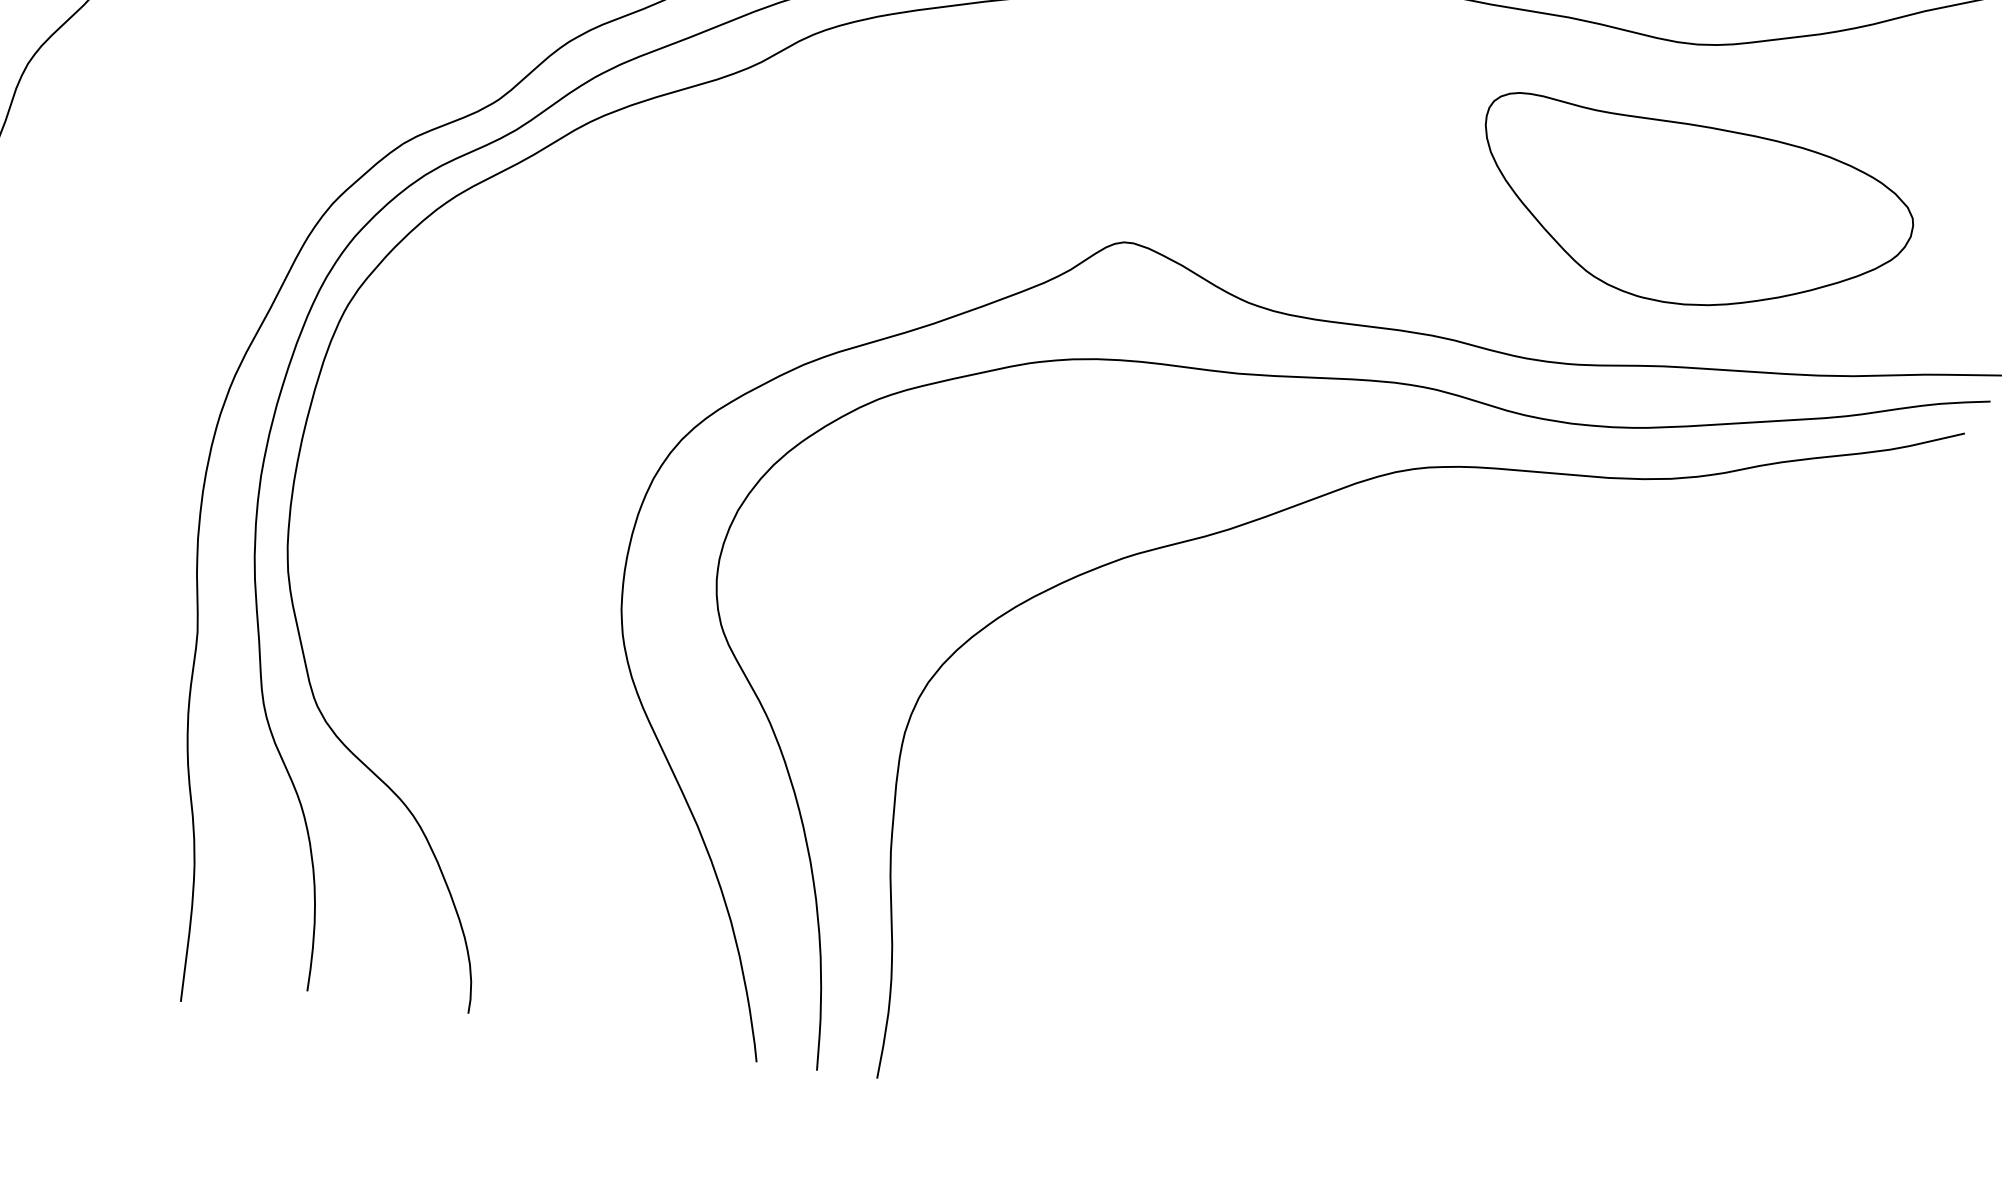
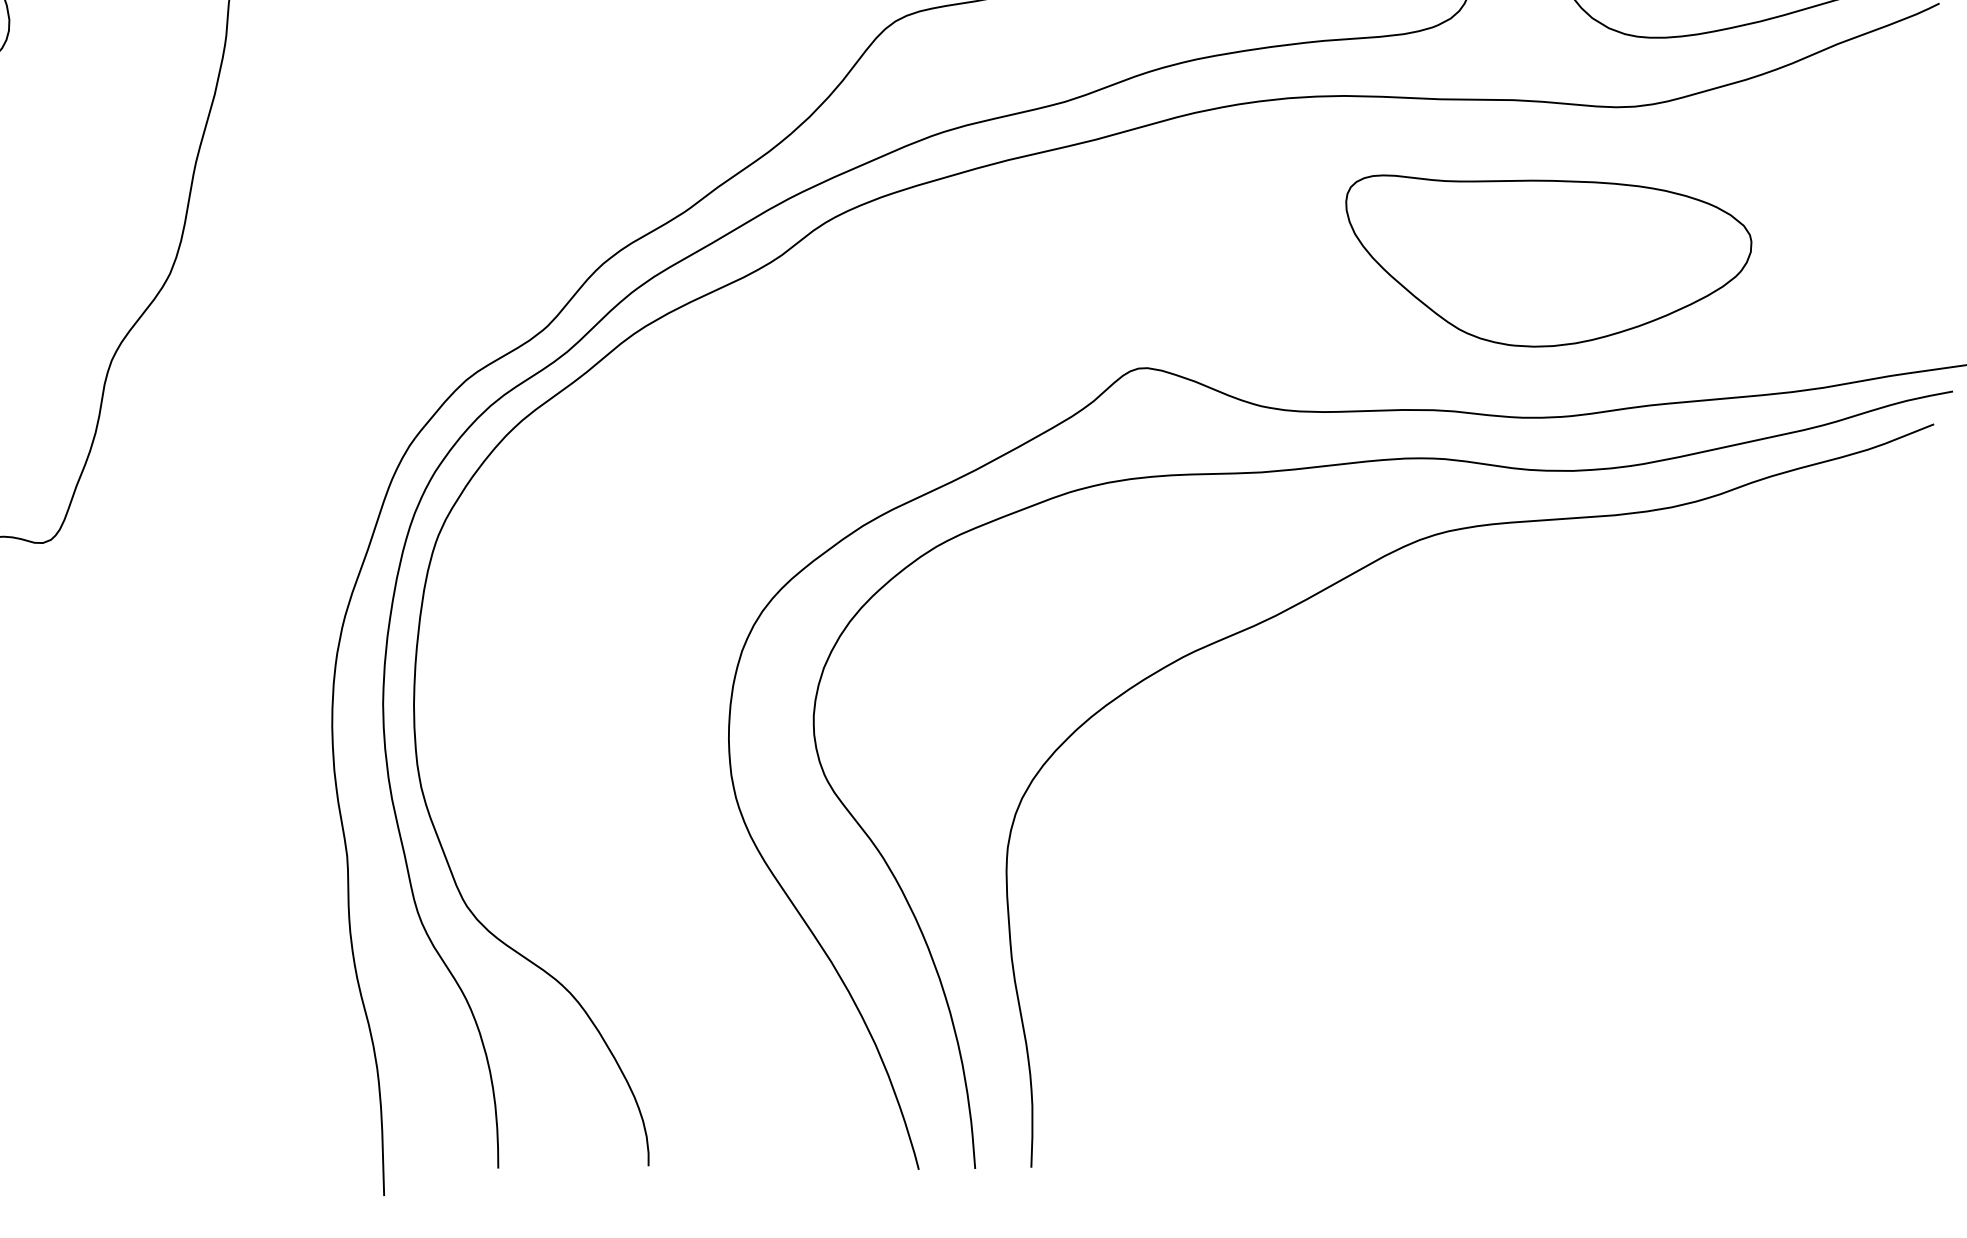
part: (1693, 212) -> (1548, 260), moved

